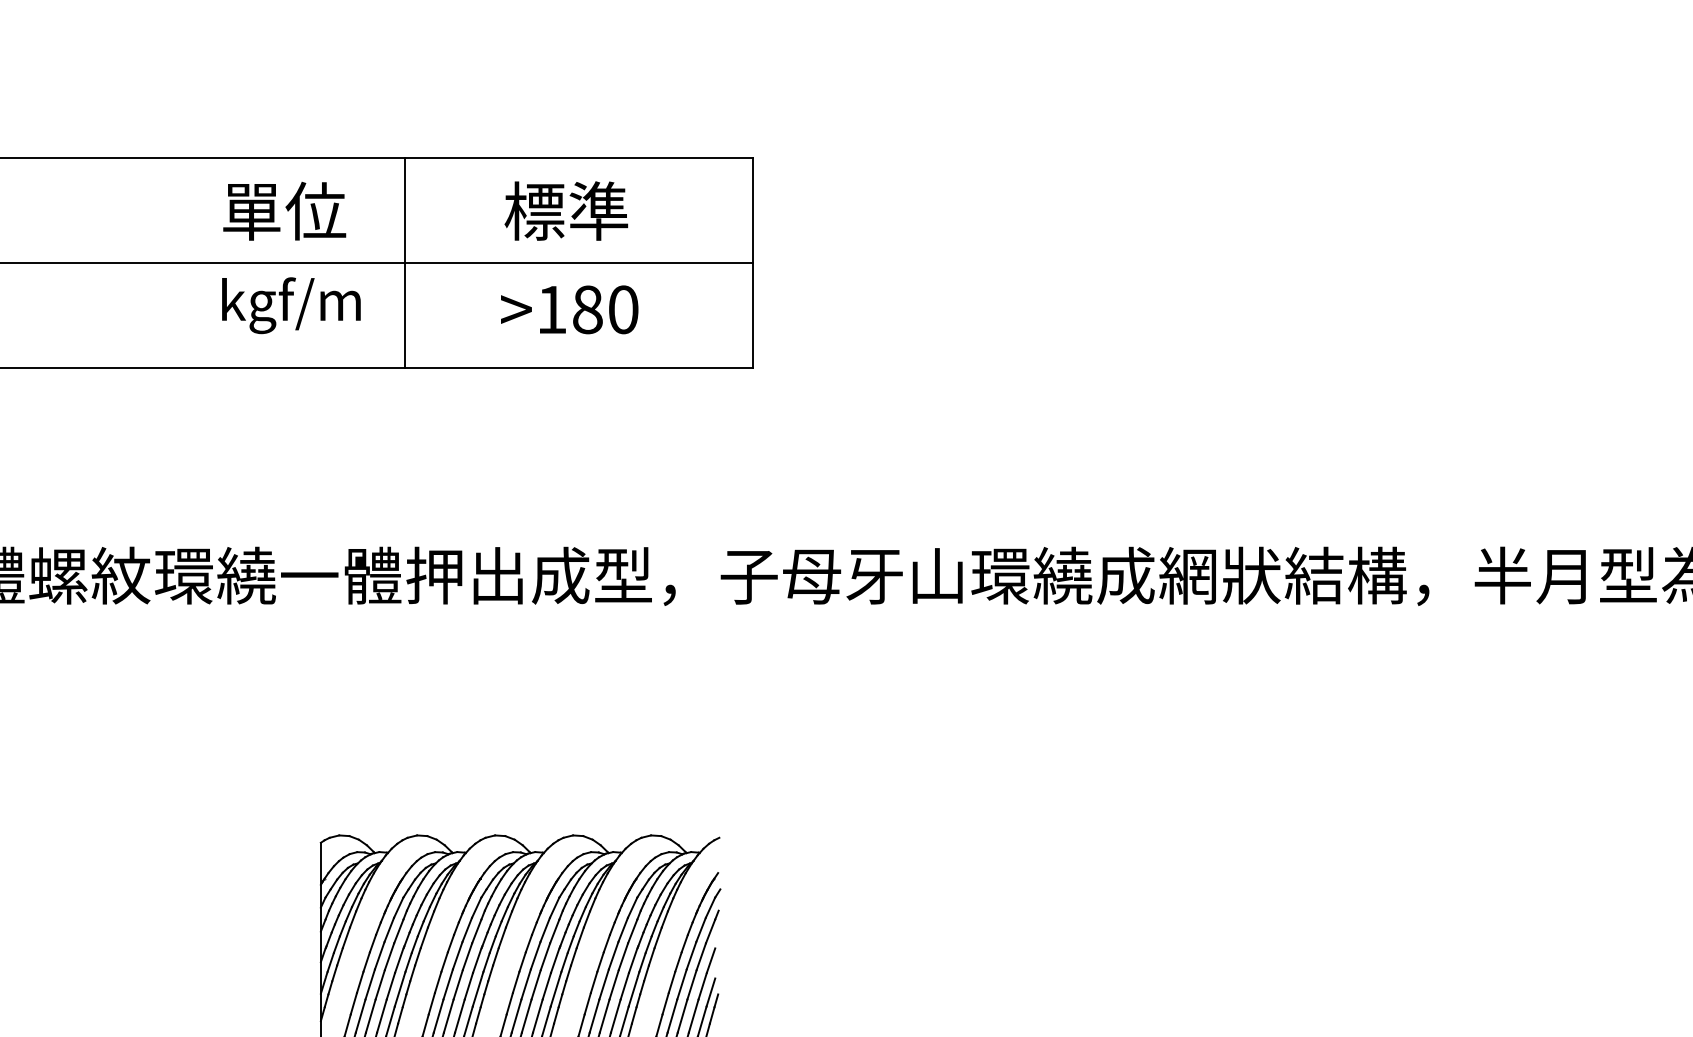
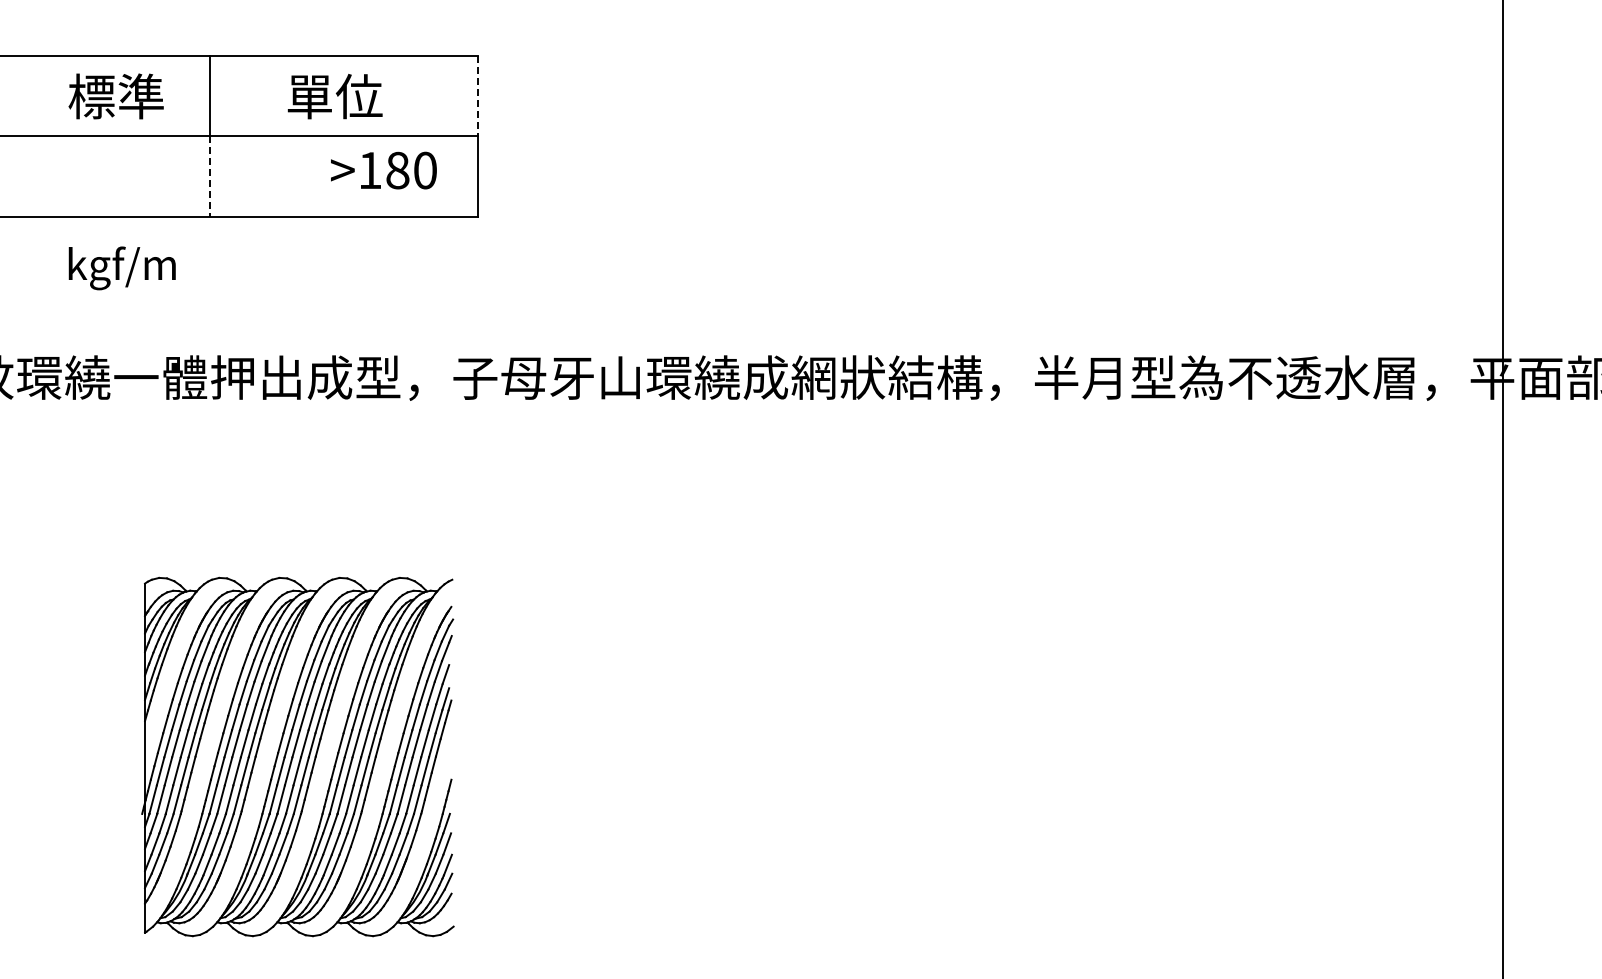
text: (283, 211) -> (116, 96), 單位 -> 標準
text: (566, 211) -> (334, 96), 標準 -> 單位
line: (753, 211) -> (478, 96), solid -> dashed
text: (290, 305) -> (121, 268), moved
text: (569, 309) -> (383, 170), moved
line: (405, 316) -> (210, 177), solid -> dashed

